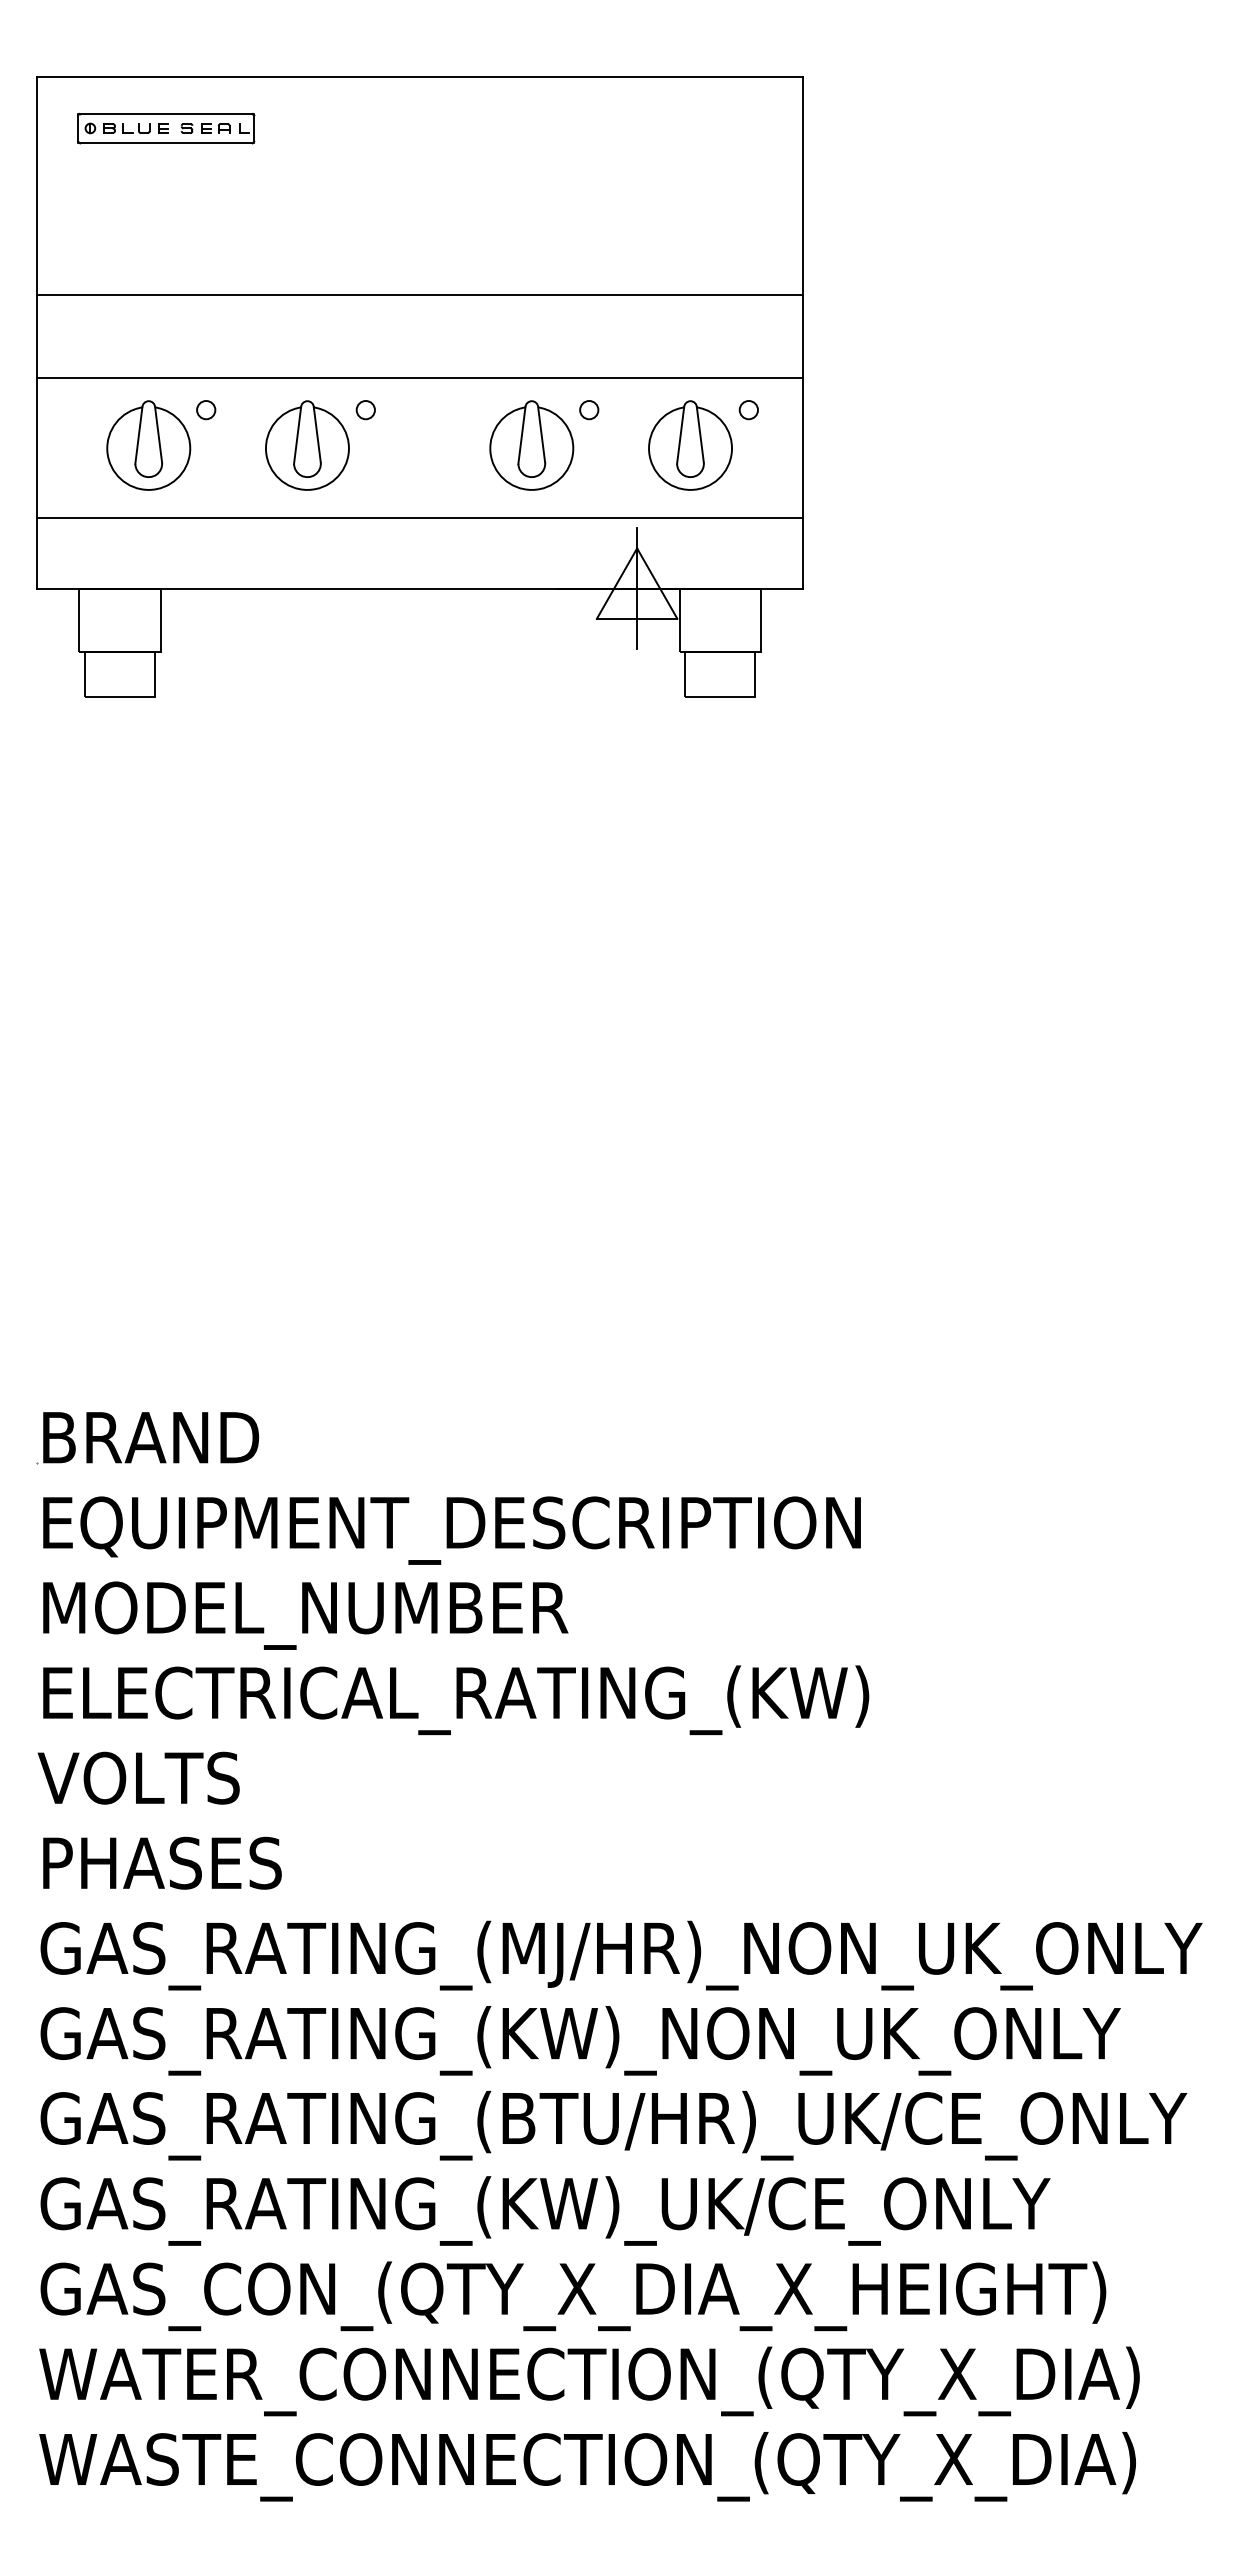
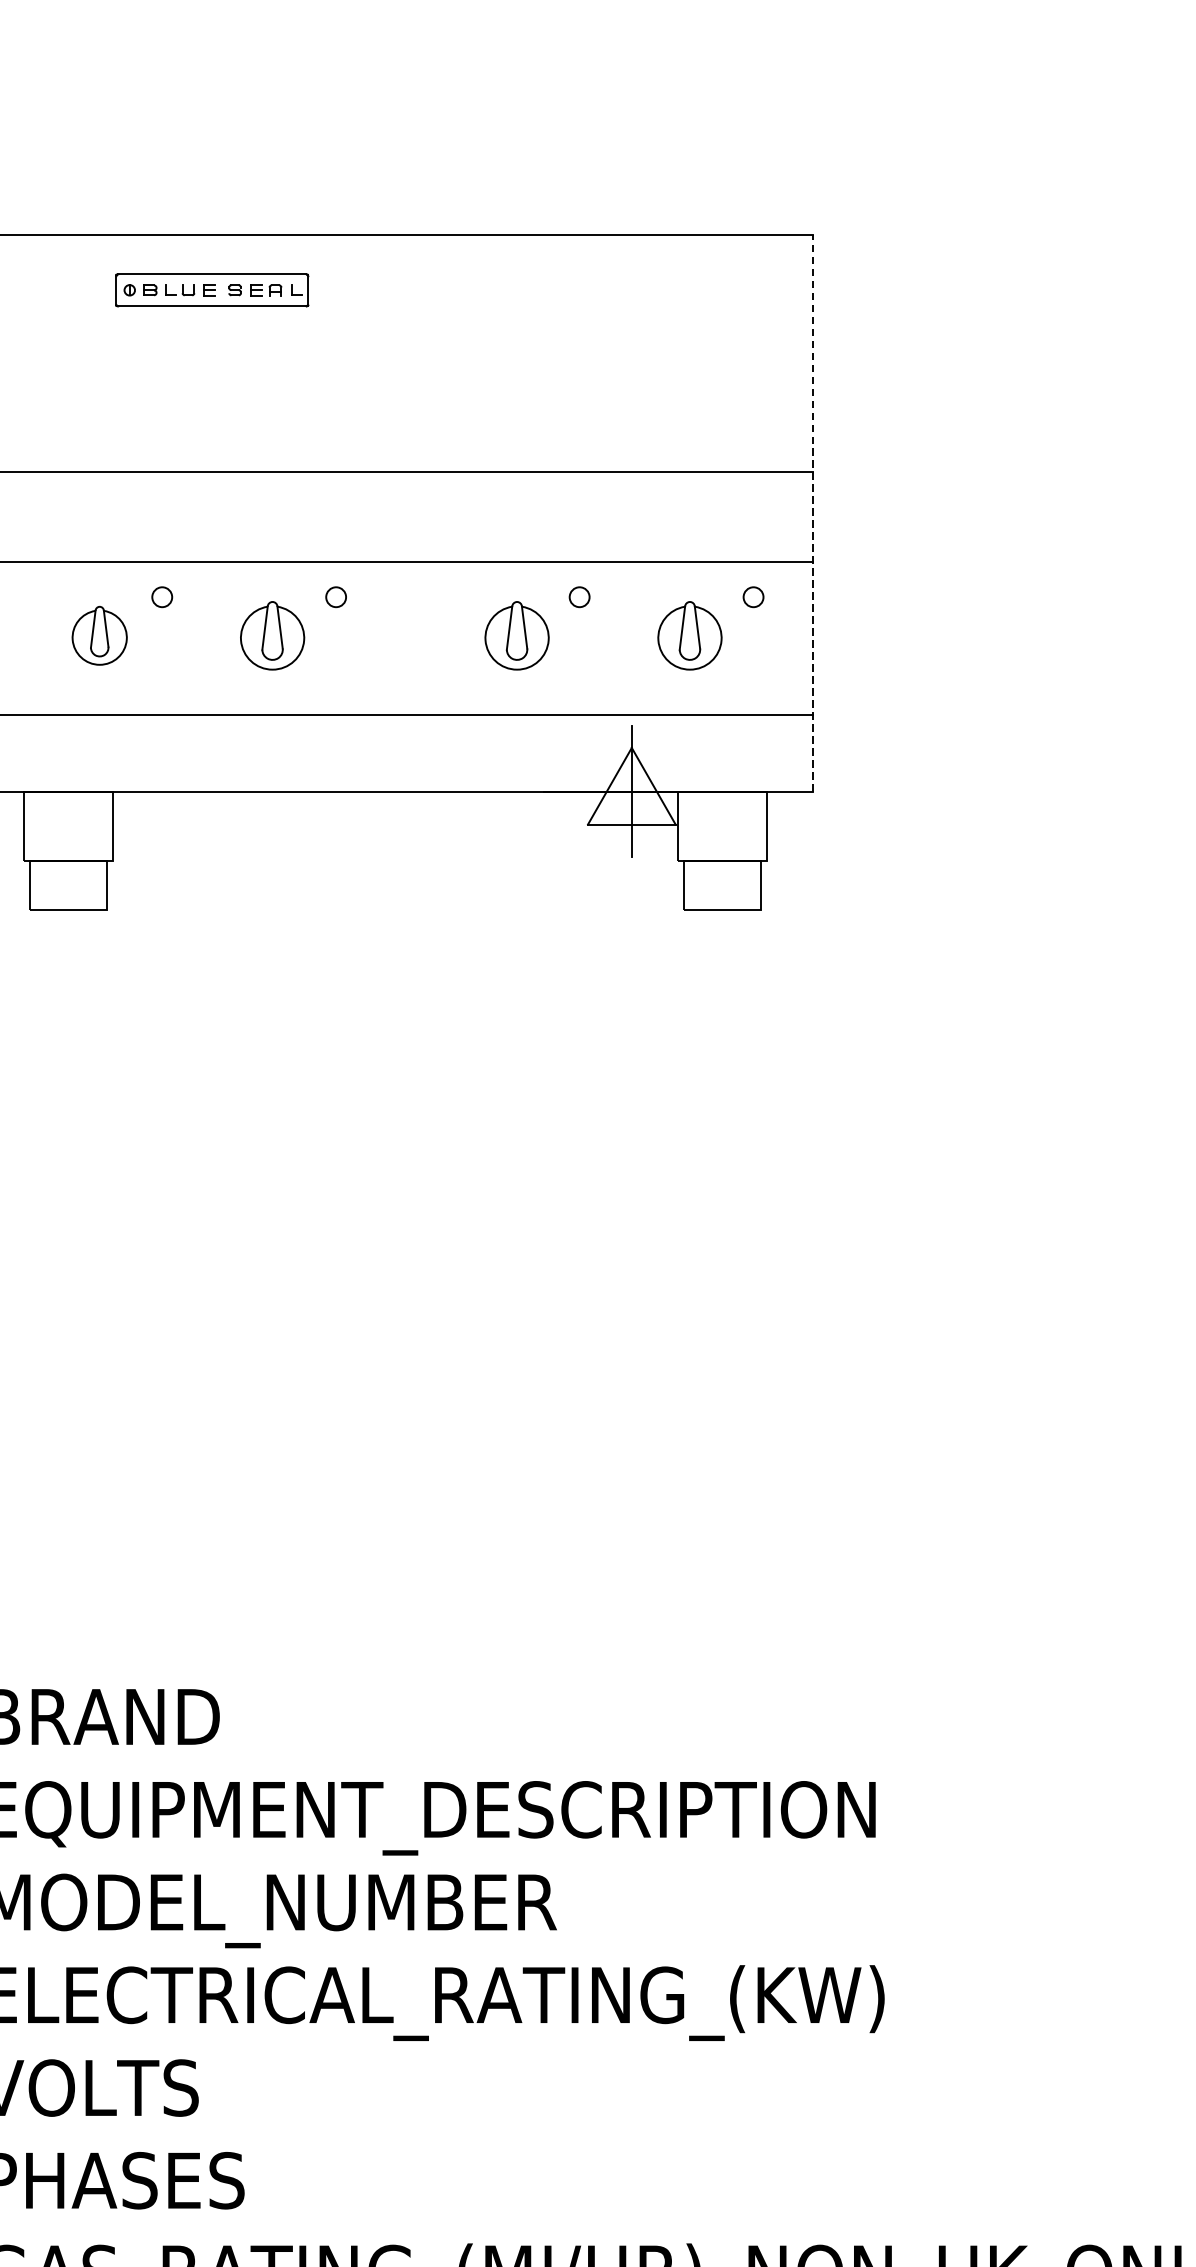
part: (166, 128) -> (212, 290), moved
line: (803, 332) -> (813, 512), solid -> dashed
part: (148, 445) -> (99, 635), size x0.6
part: (307, 445) -> (272, 635), size x0.7
part: (531, 445) -> (516, 635), size x0.7
part: (690, 445) -> (689, 635), size x0.7

